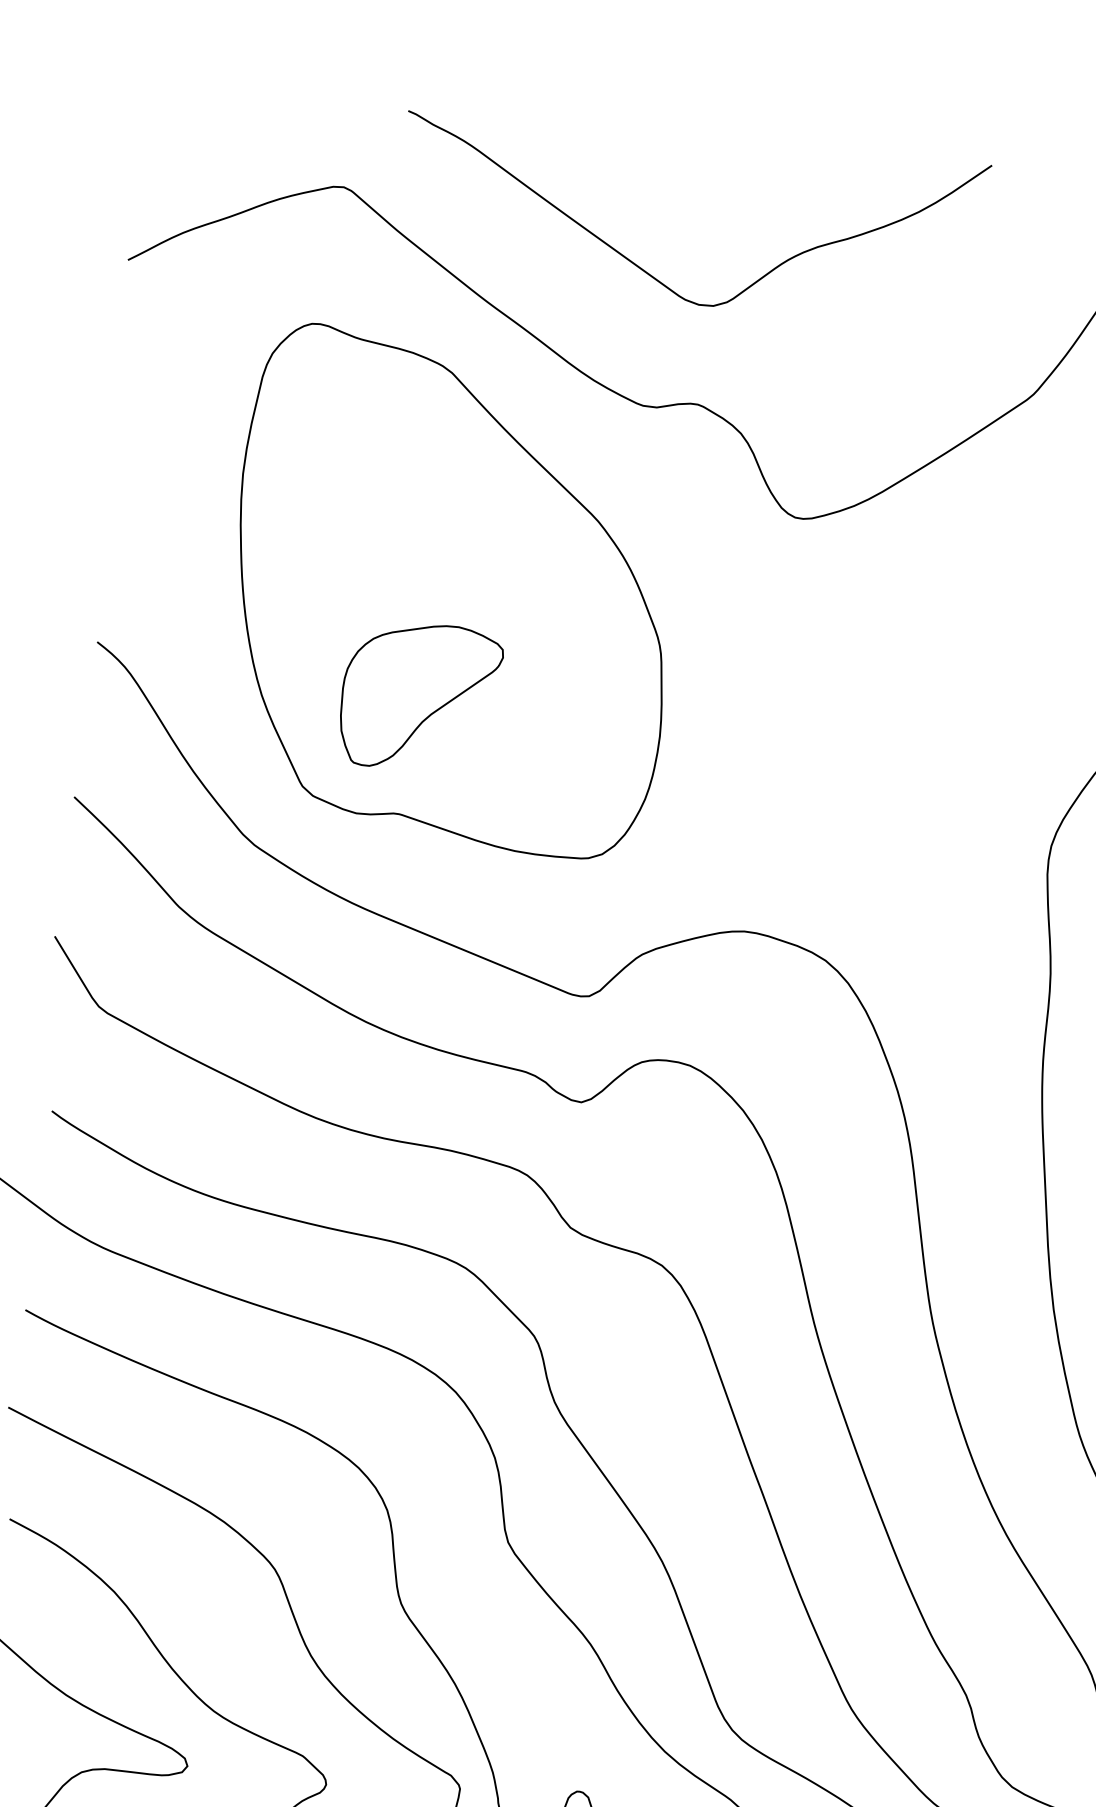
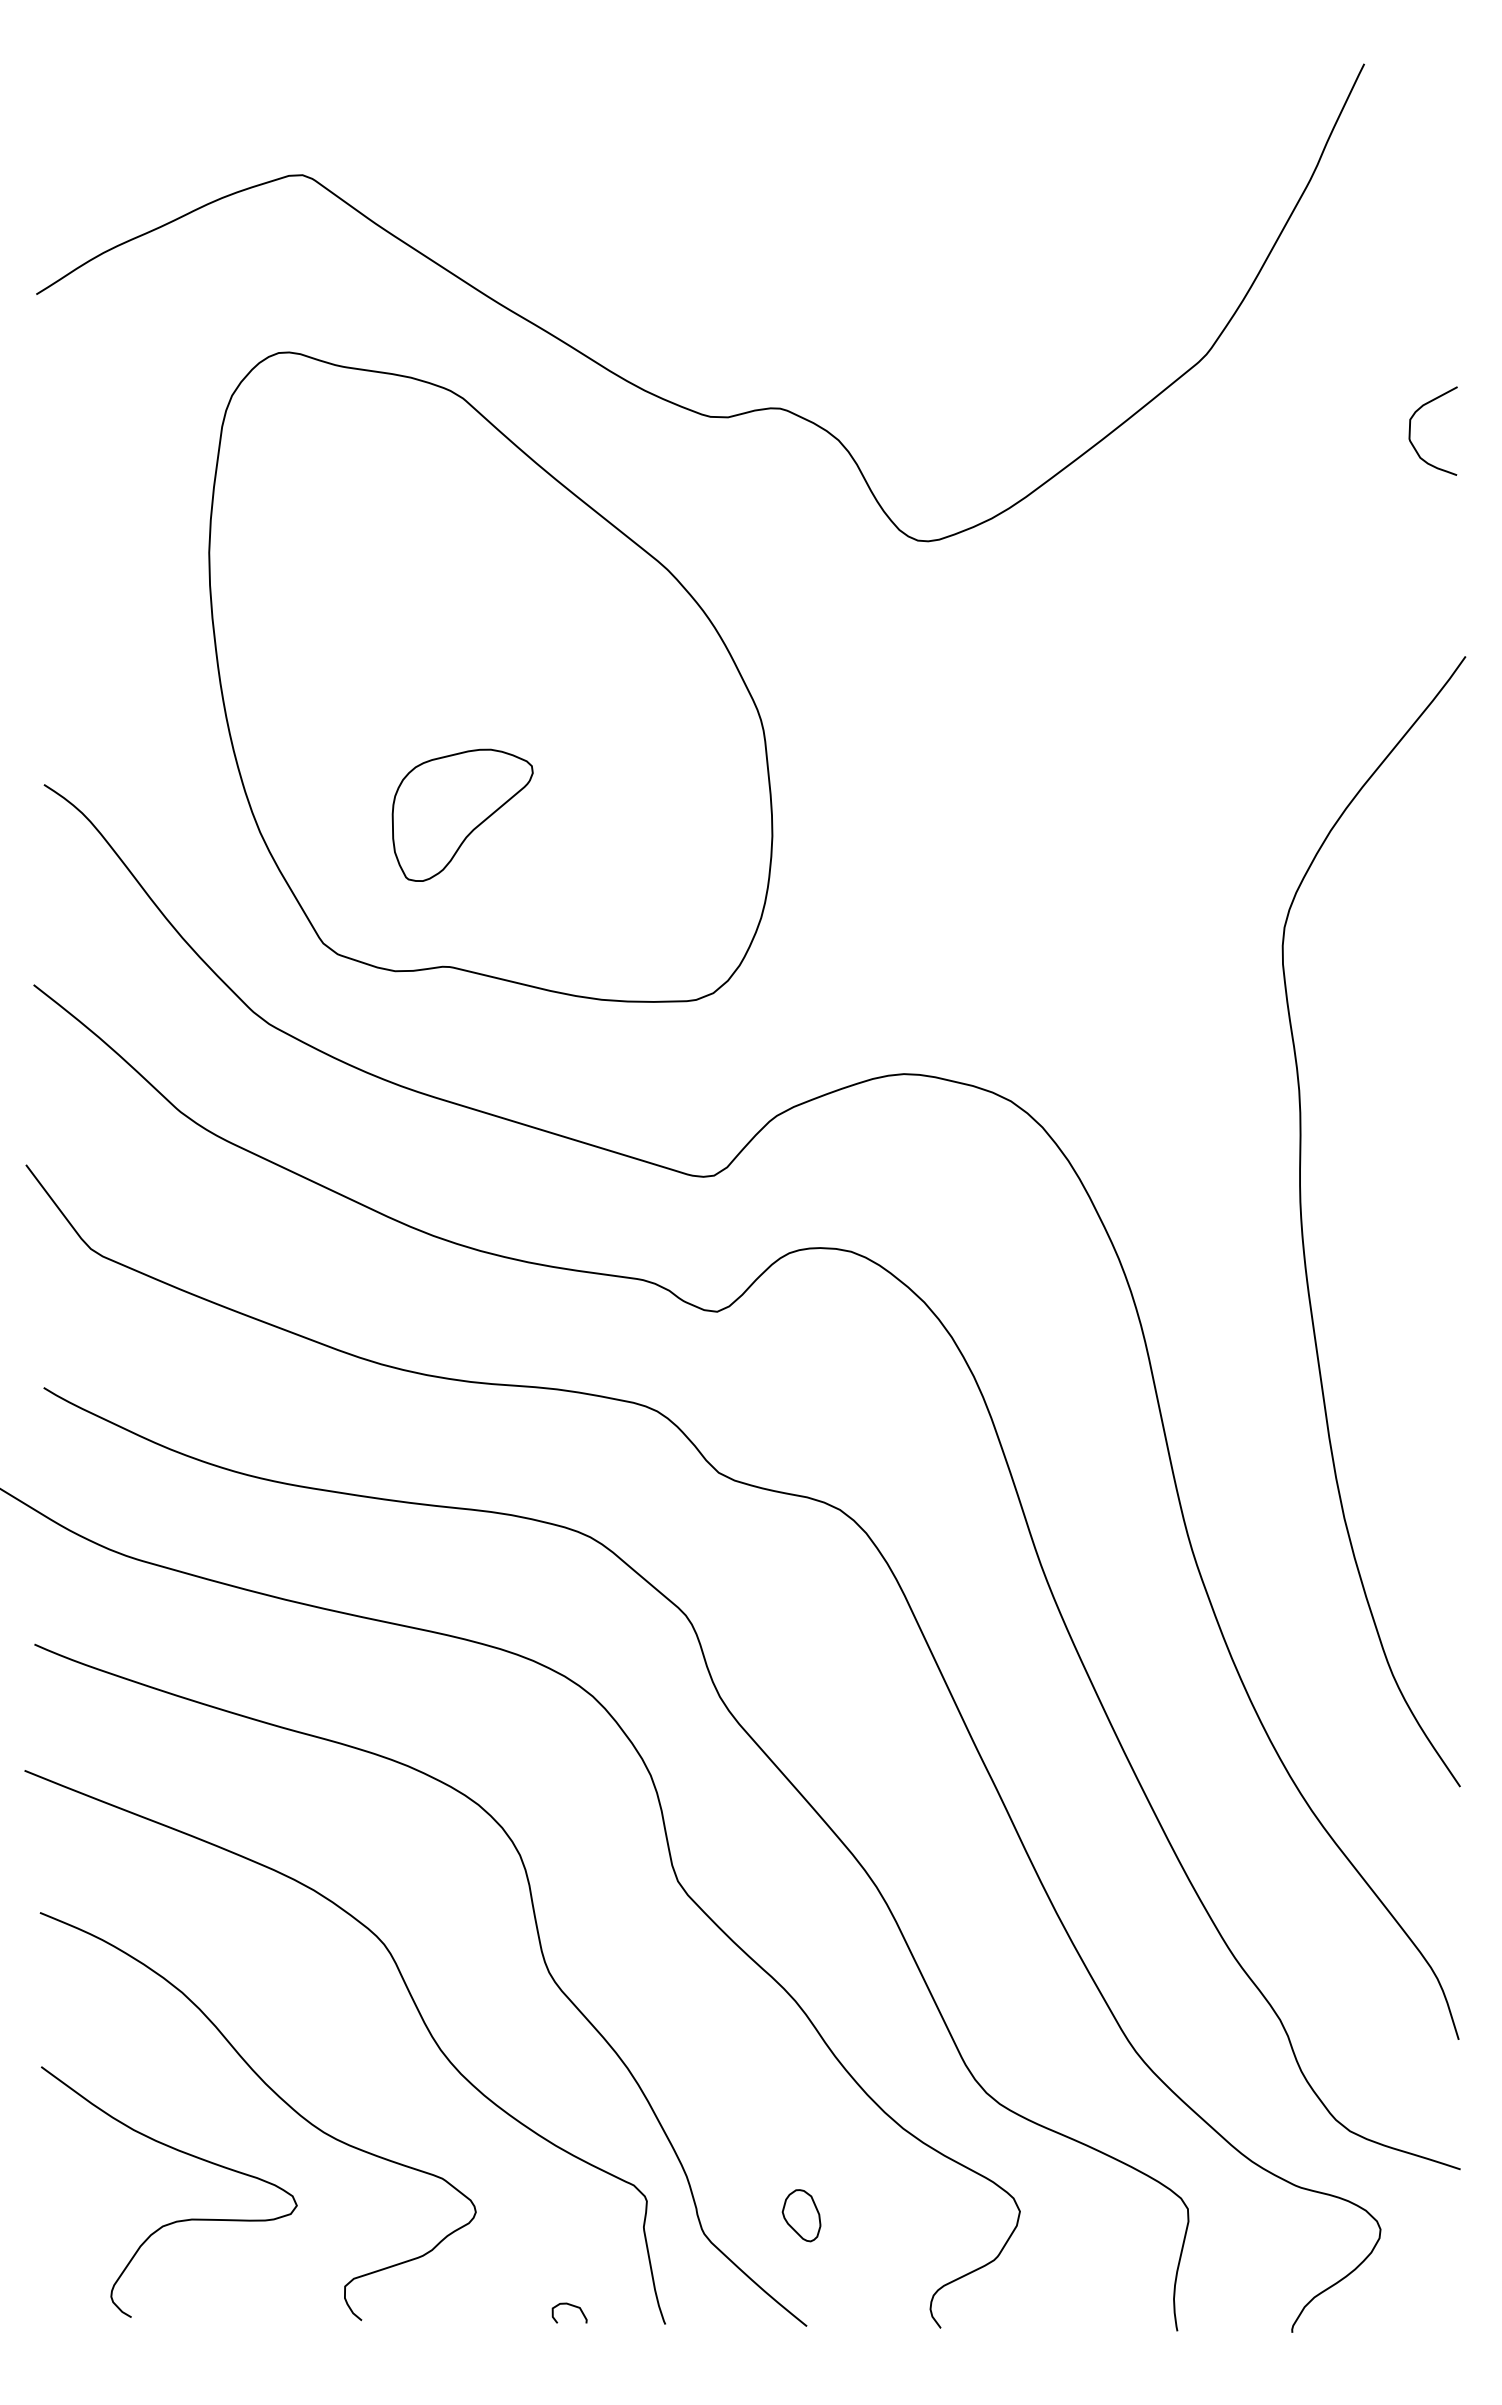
curve: (651, 275) -> (705, 249), removed
part: (420, 697) -> (462, 815), size x0.7

